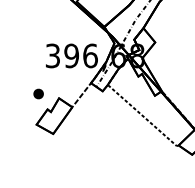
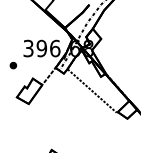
part: (38, 93) -> (13, 65), moved

